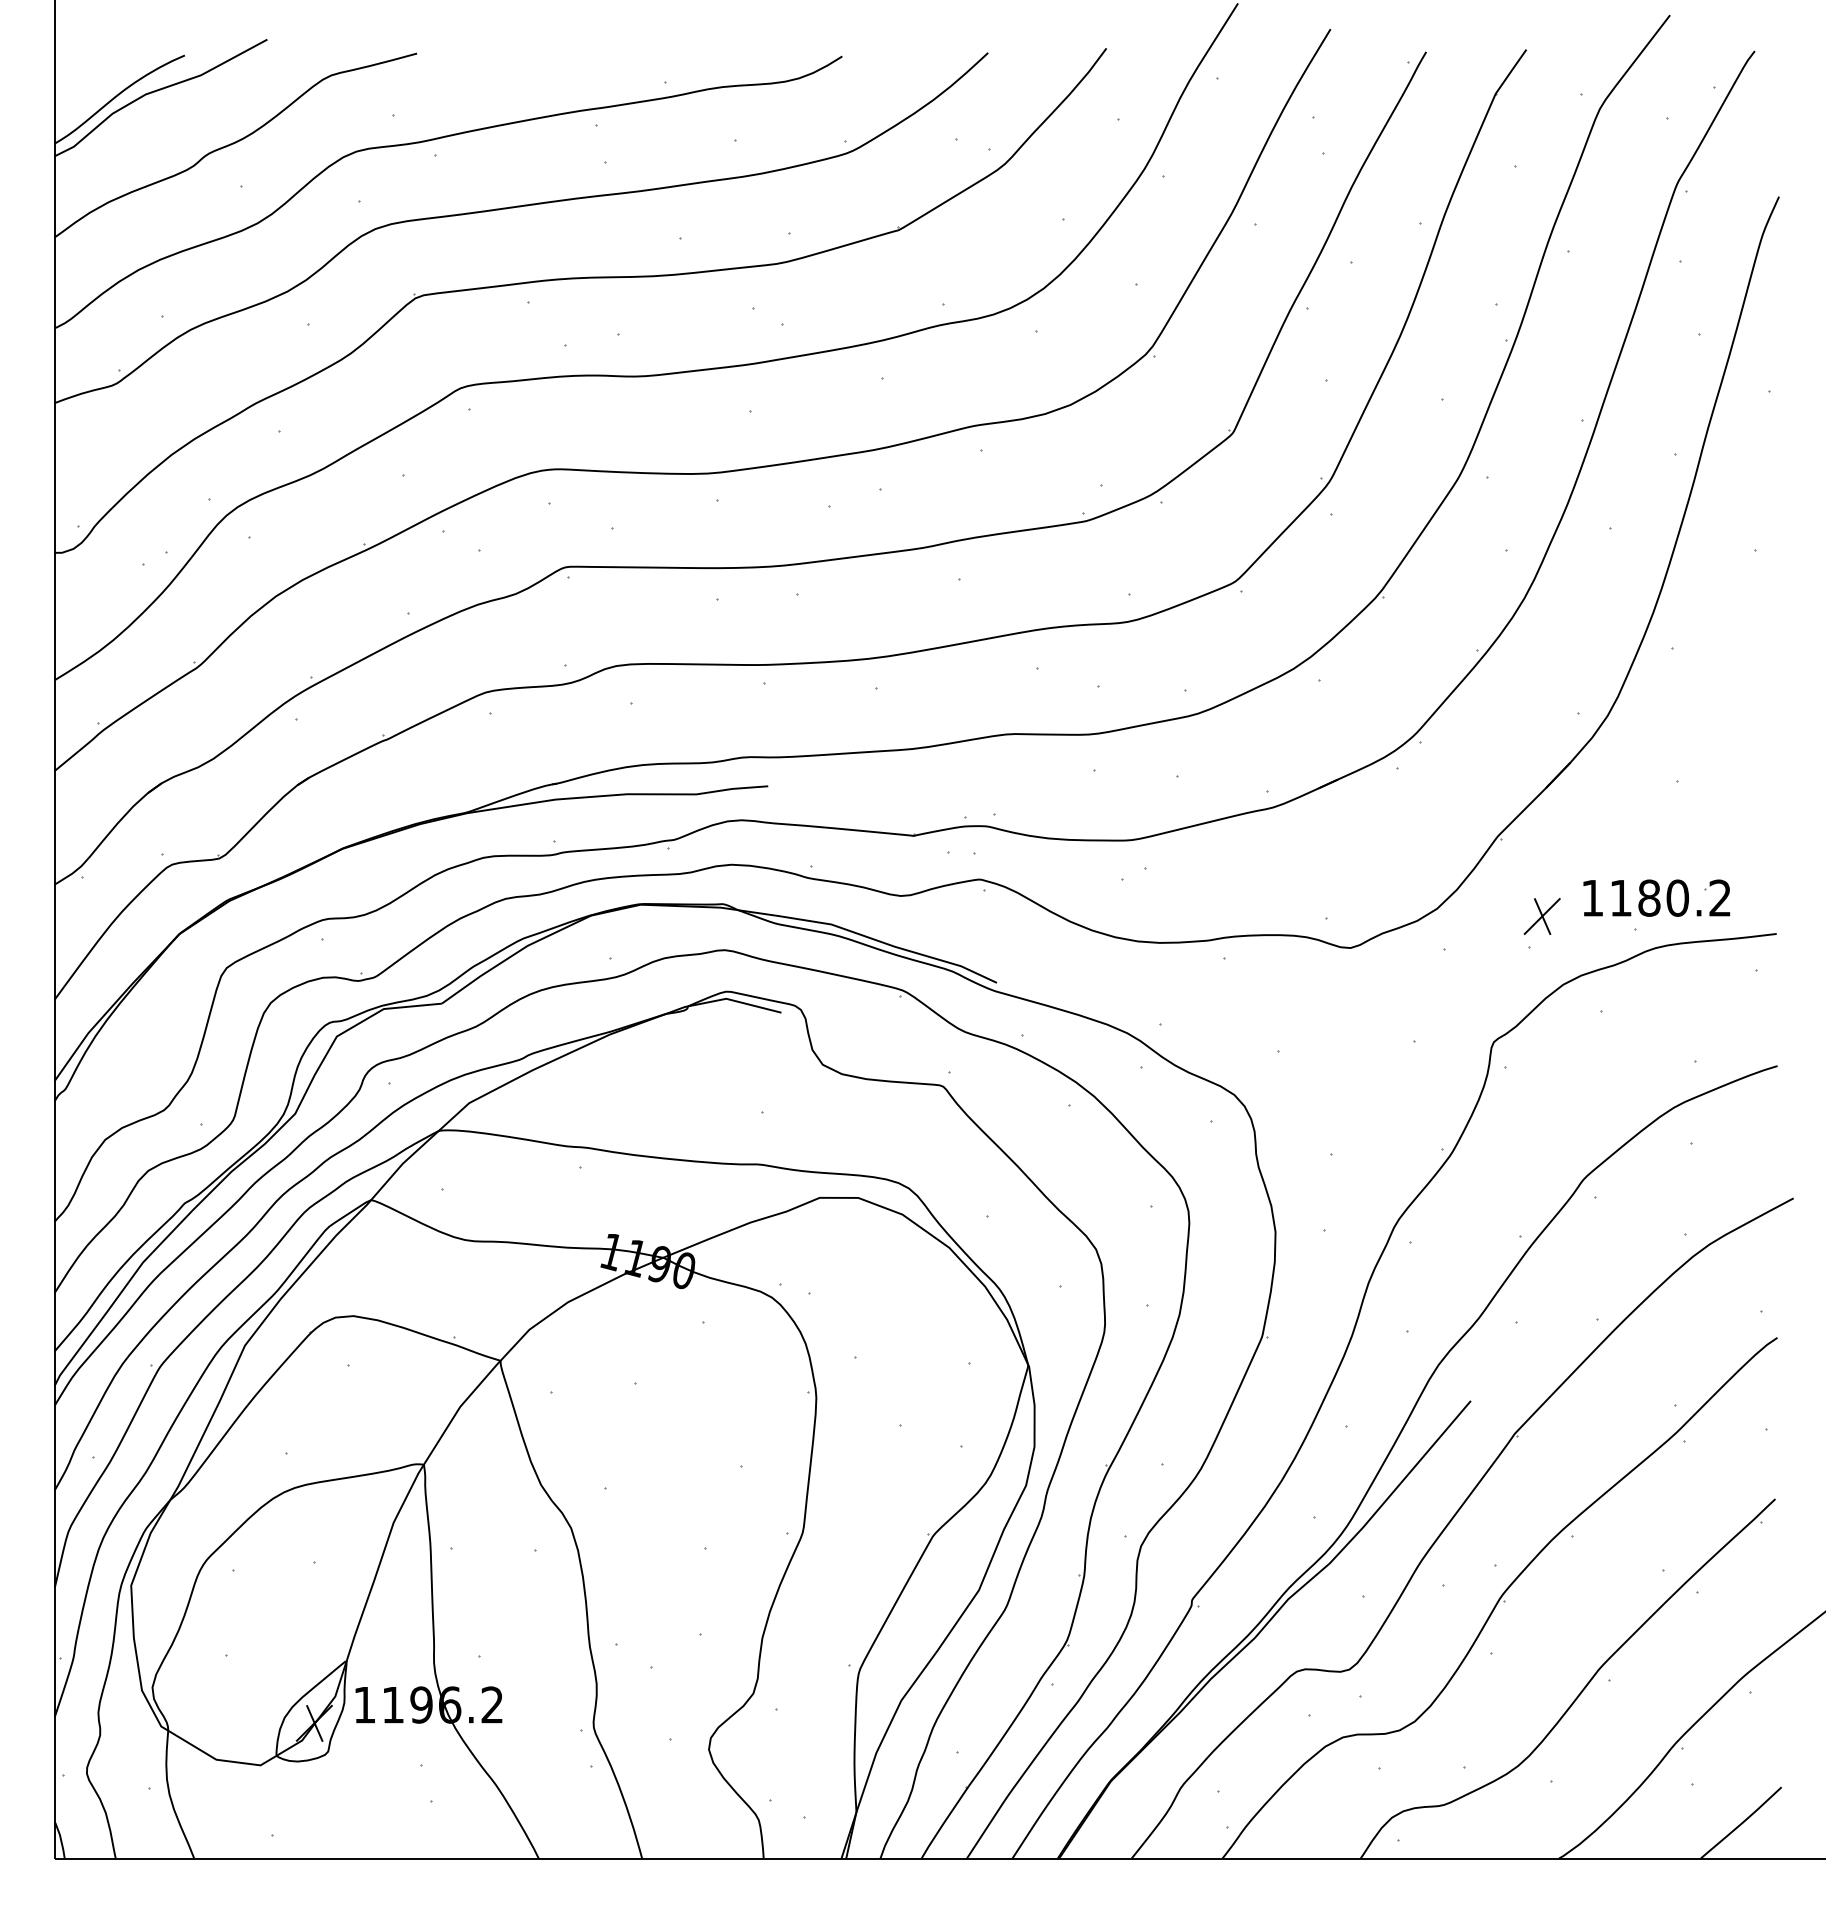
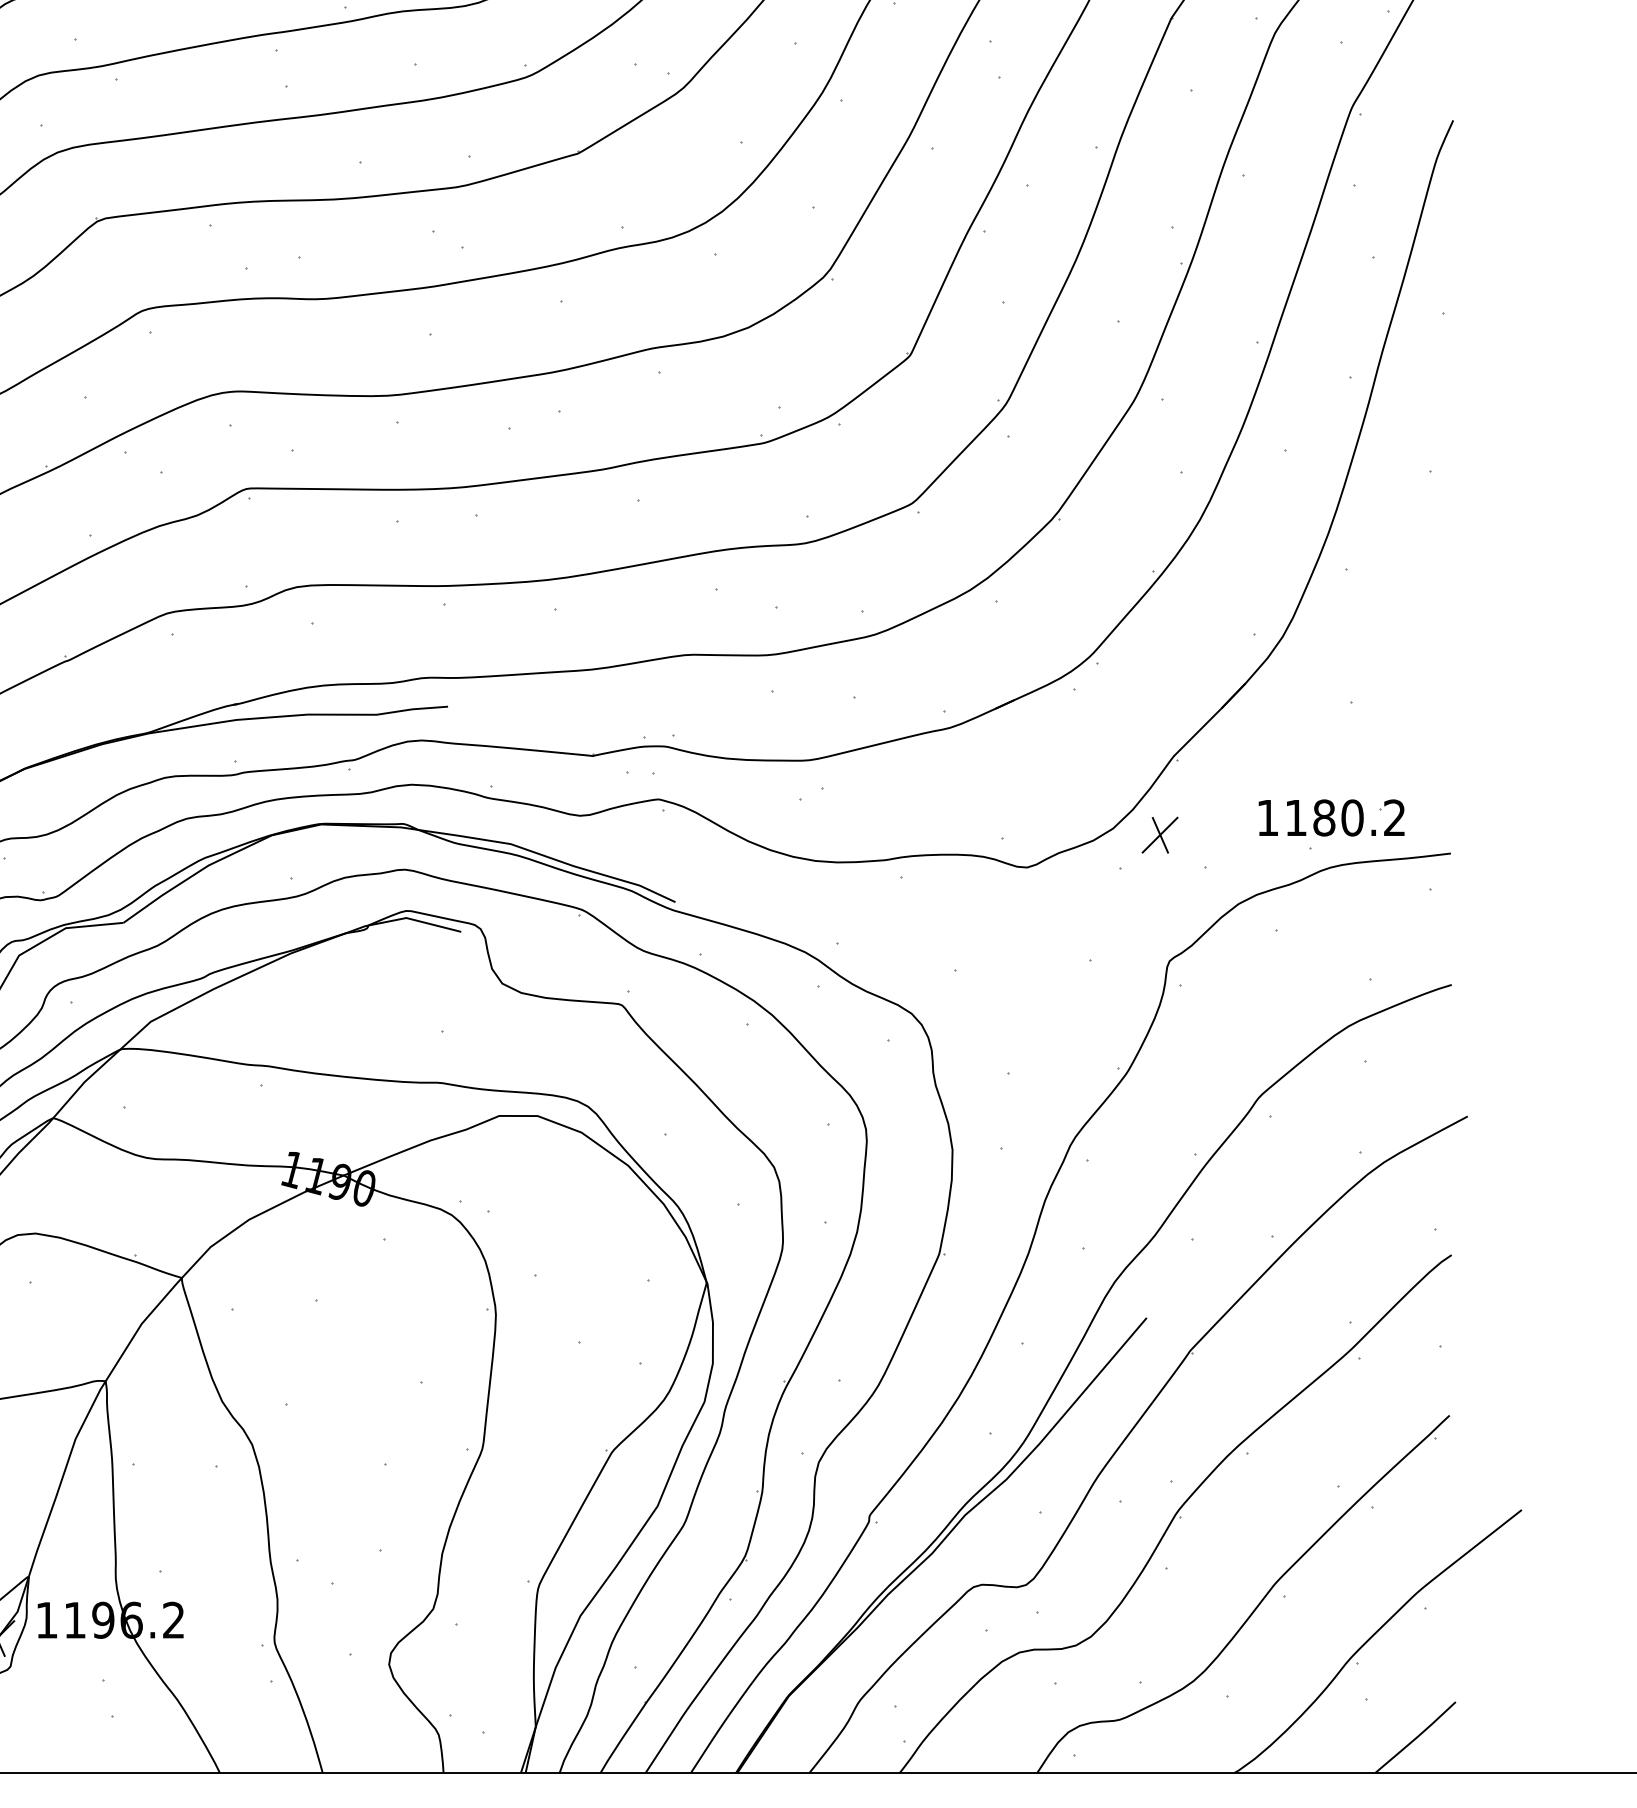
part: (1541, 916) -> (1159, 835), moved

